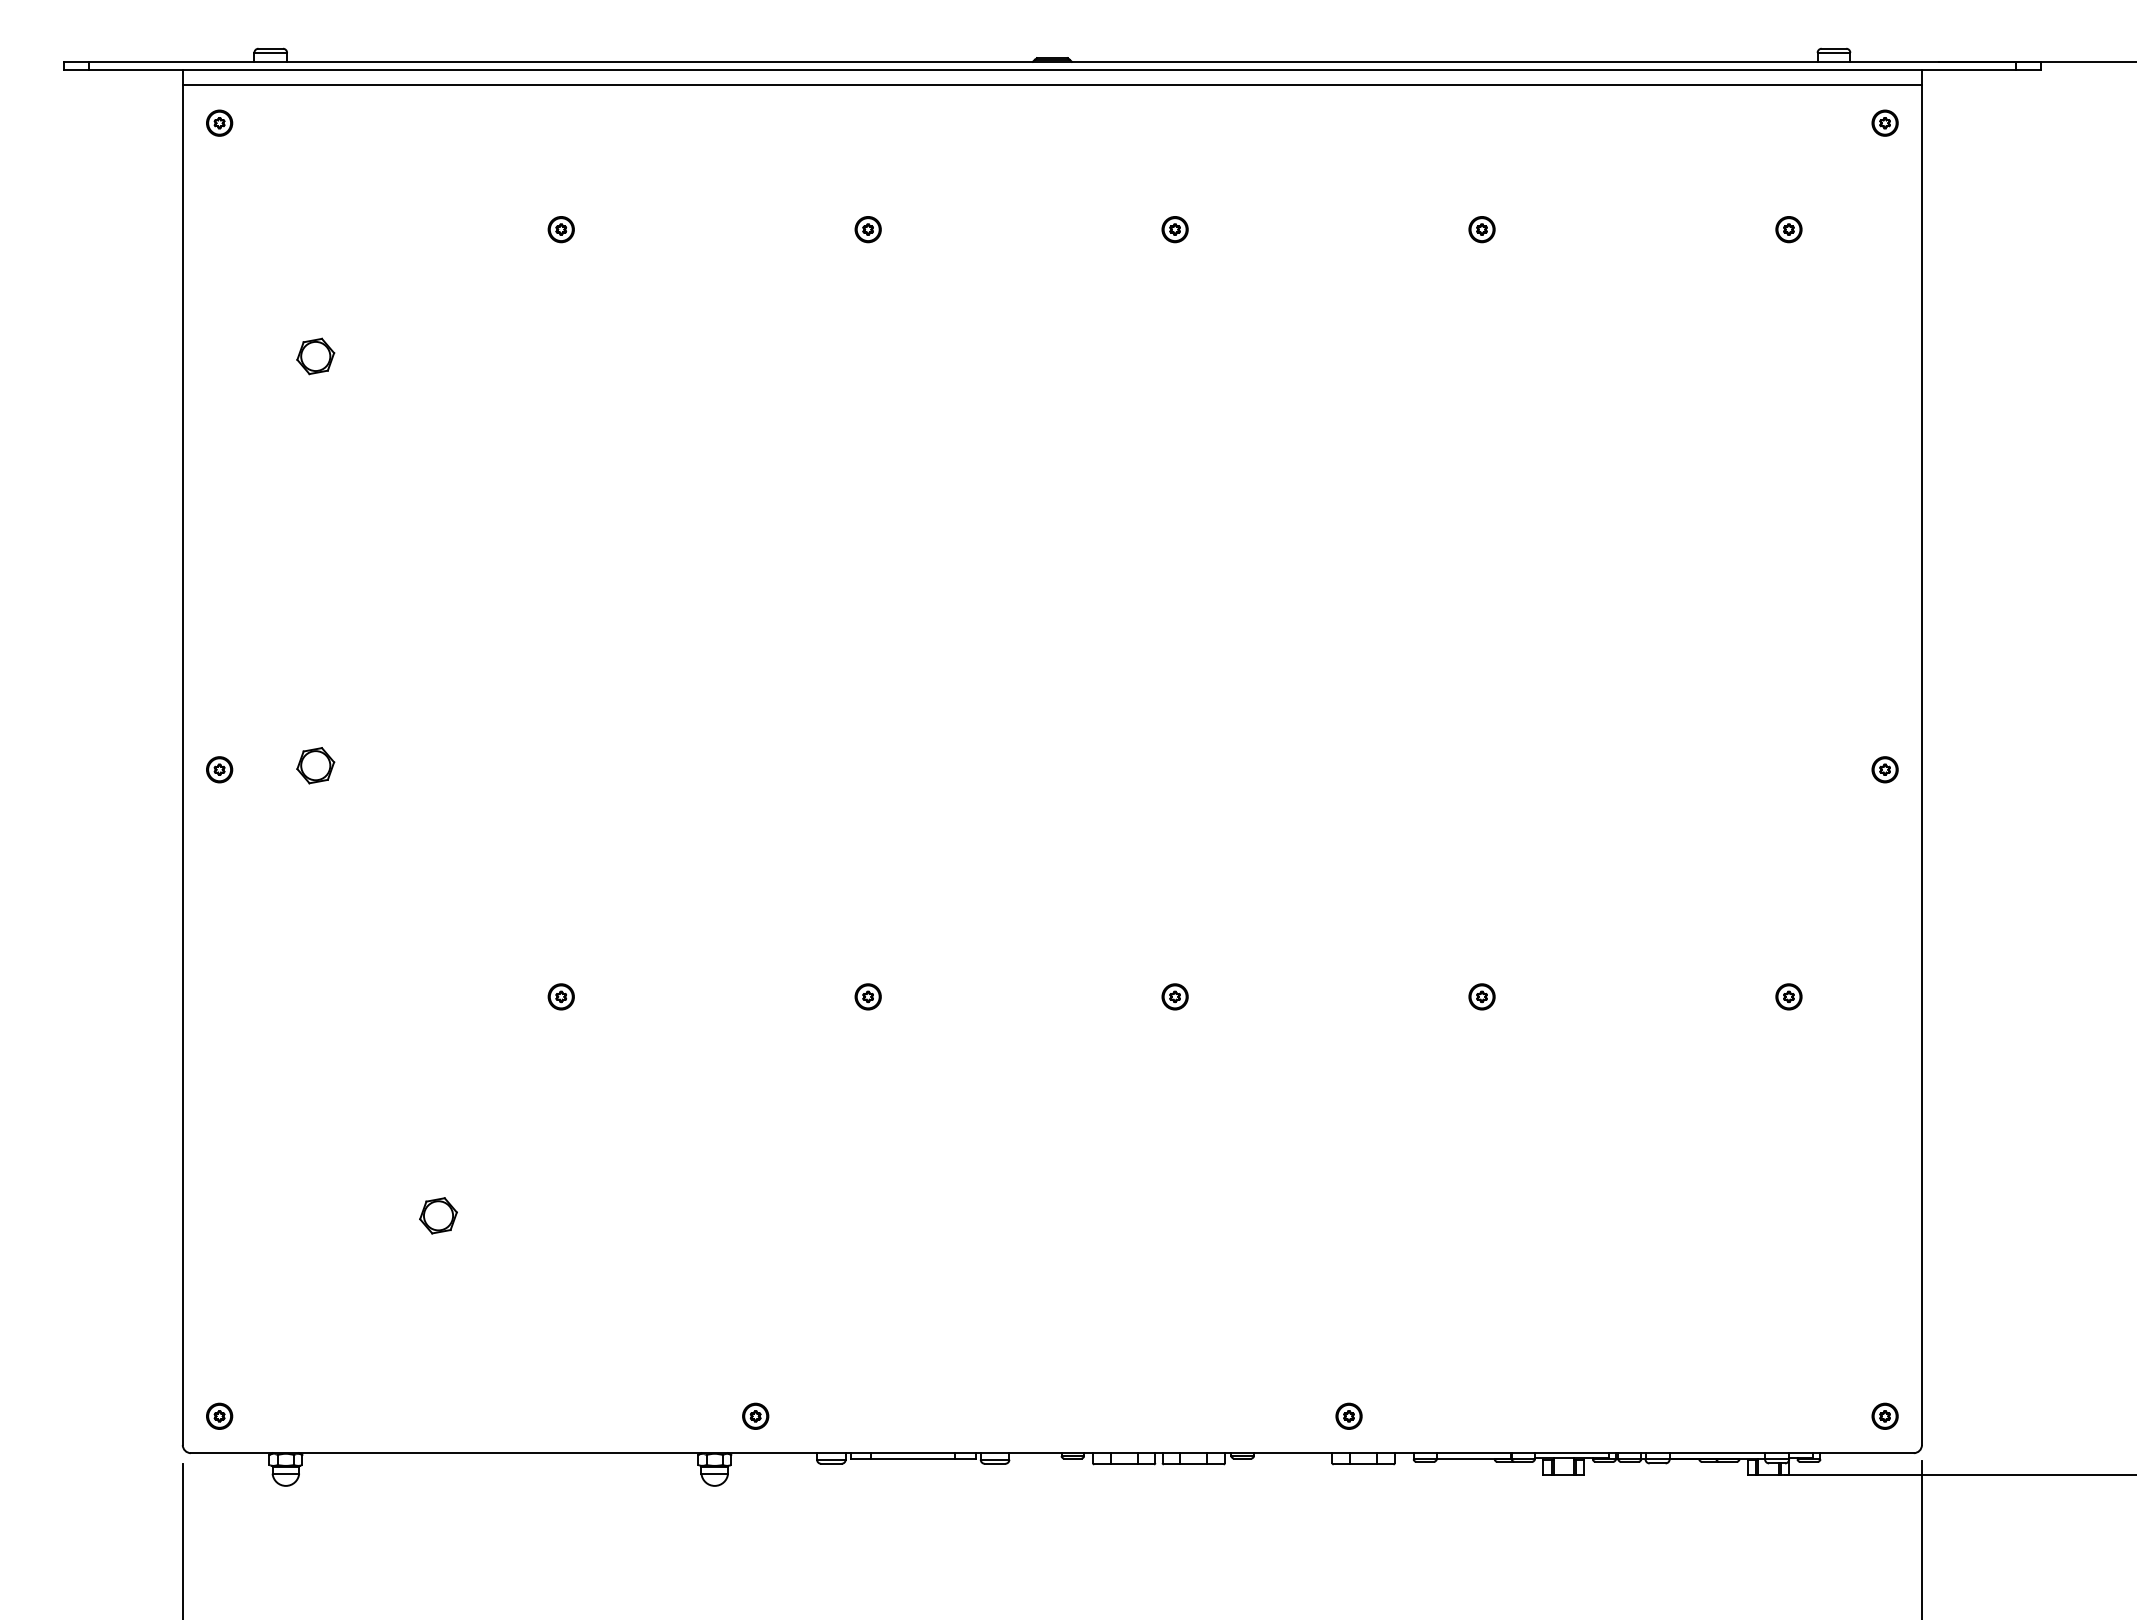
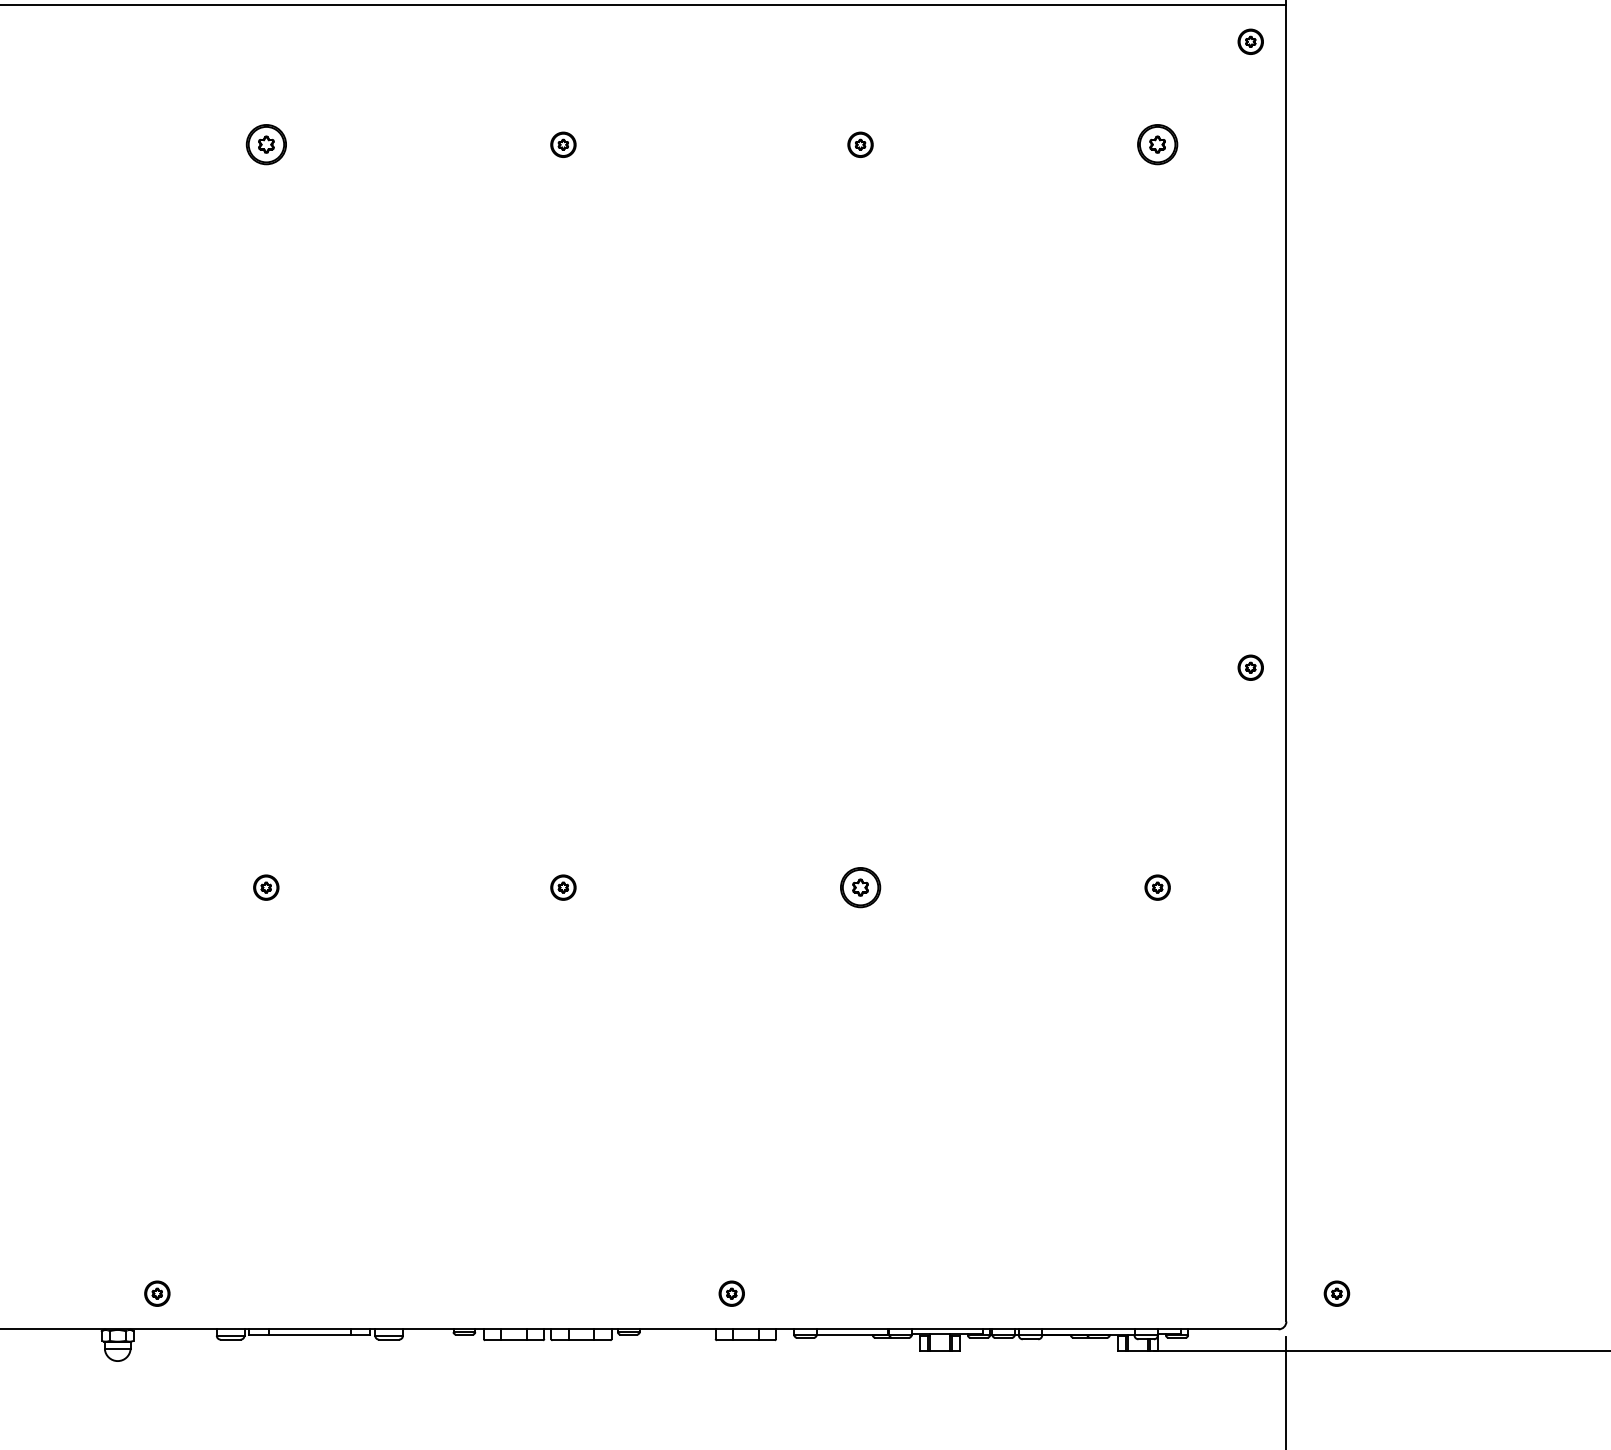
part: (867, 229) -> (265, 144), size x1.6
part: (1788, 229) -> (1157, 144), size x1.6
part: (1481, 996) -> (860, 887), size x1.6
part: (1884, 1415) -> (1336, 1292), moved

